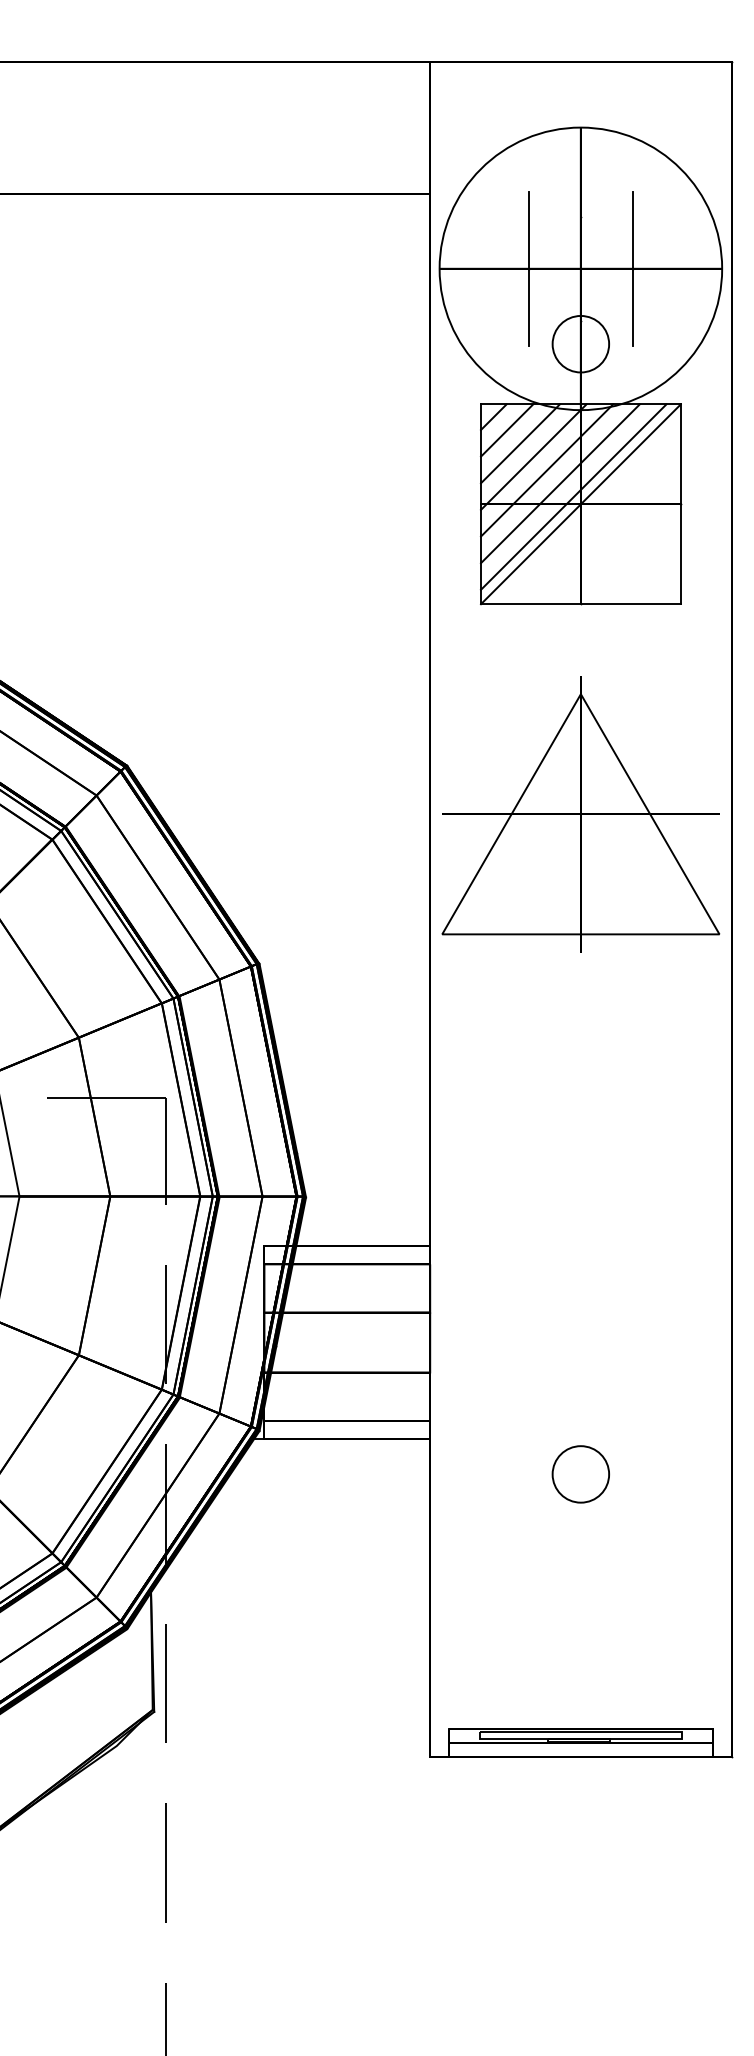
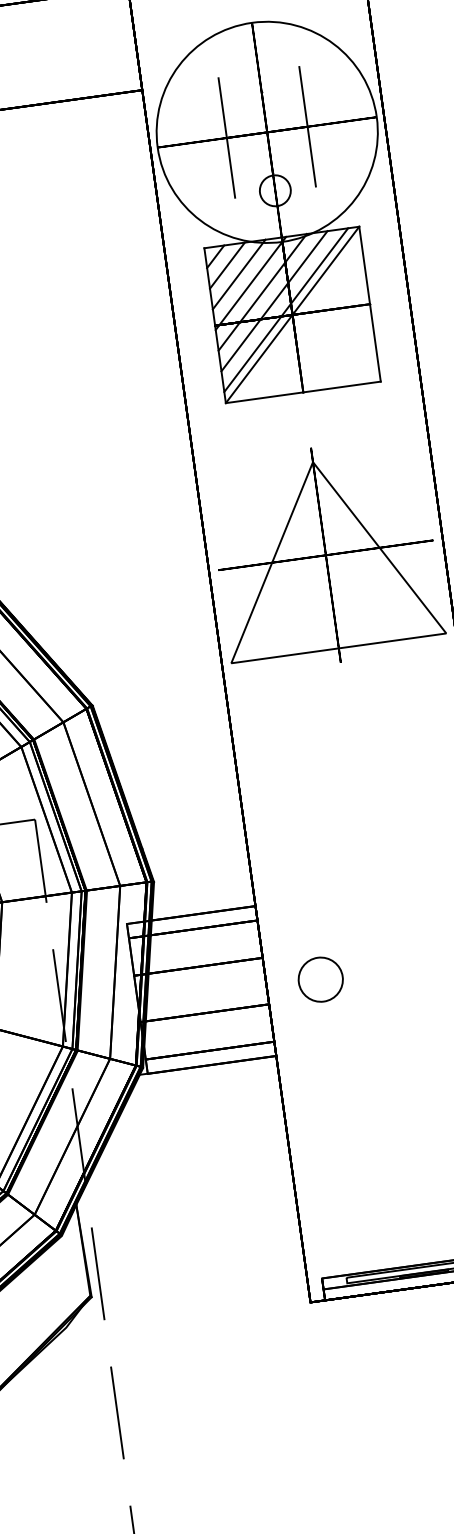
circle: (580, 343) -> (274, 190), size x0.7
circle: (580, 1474) -> (320, 979), moved

